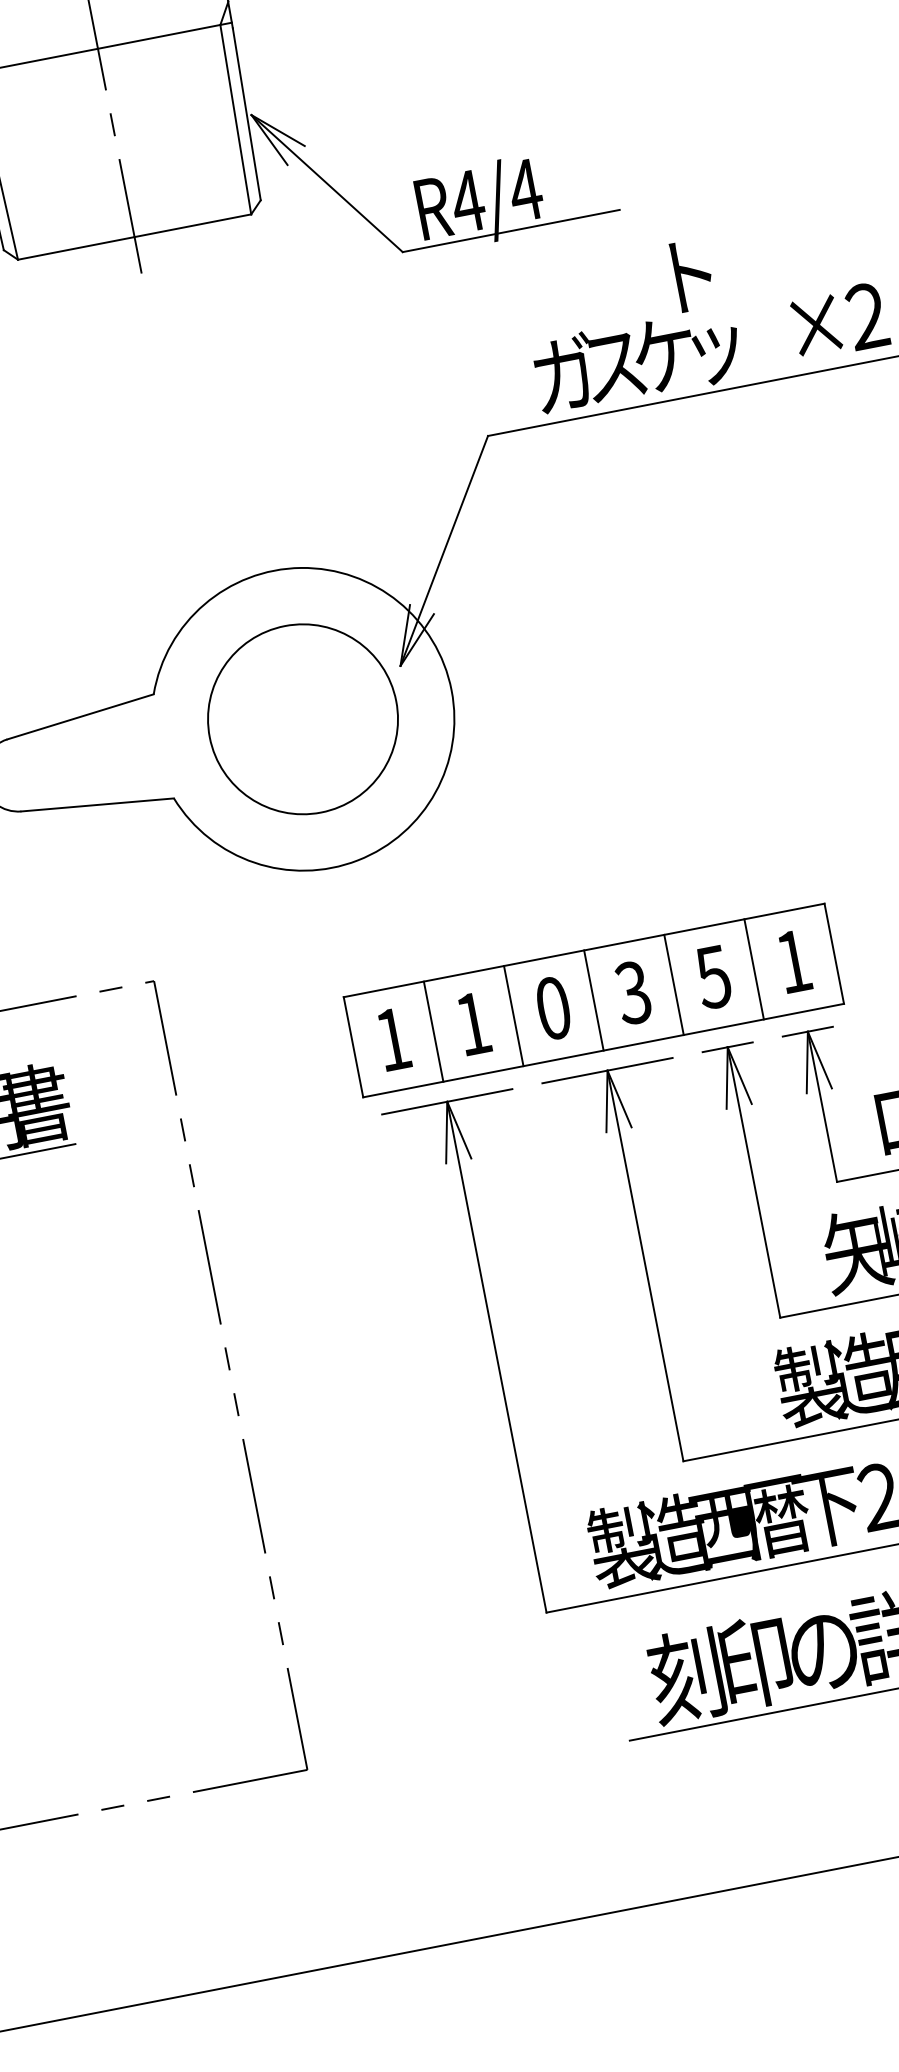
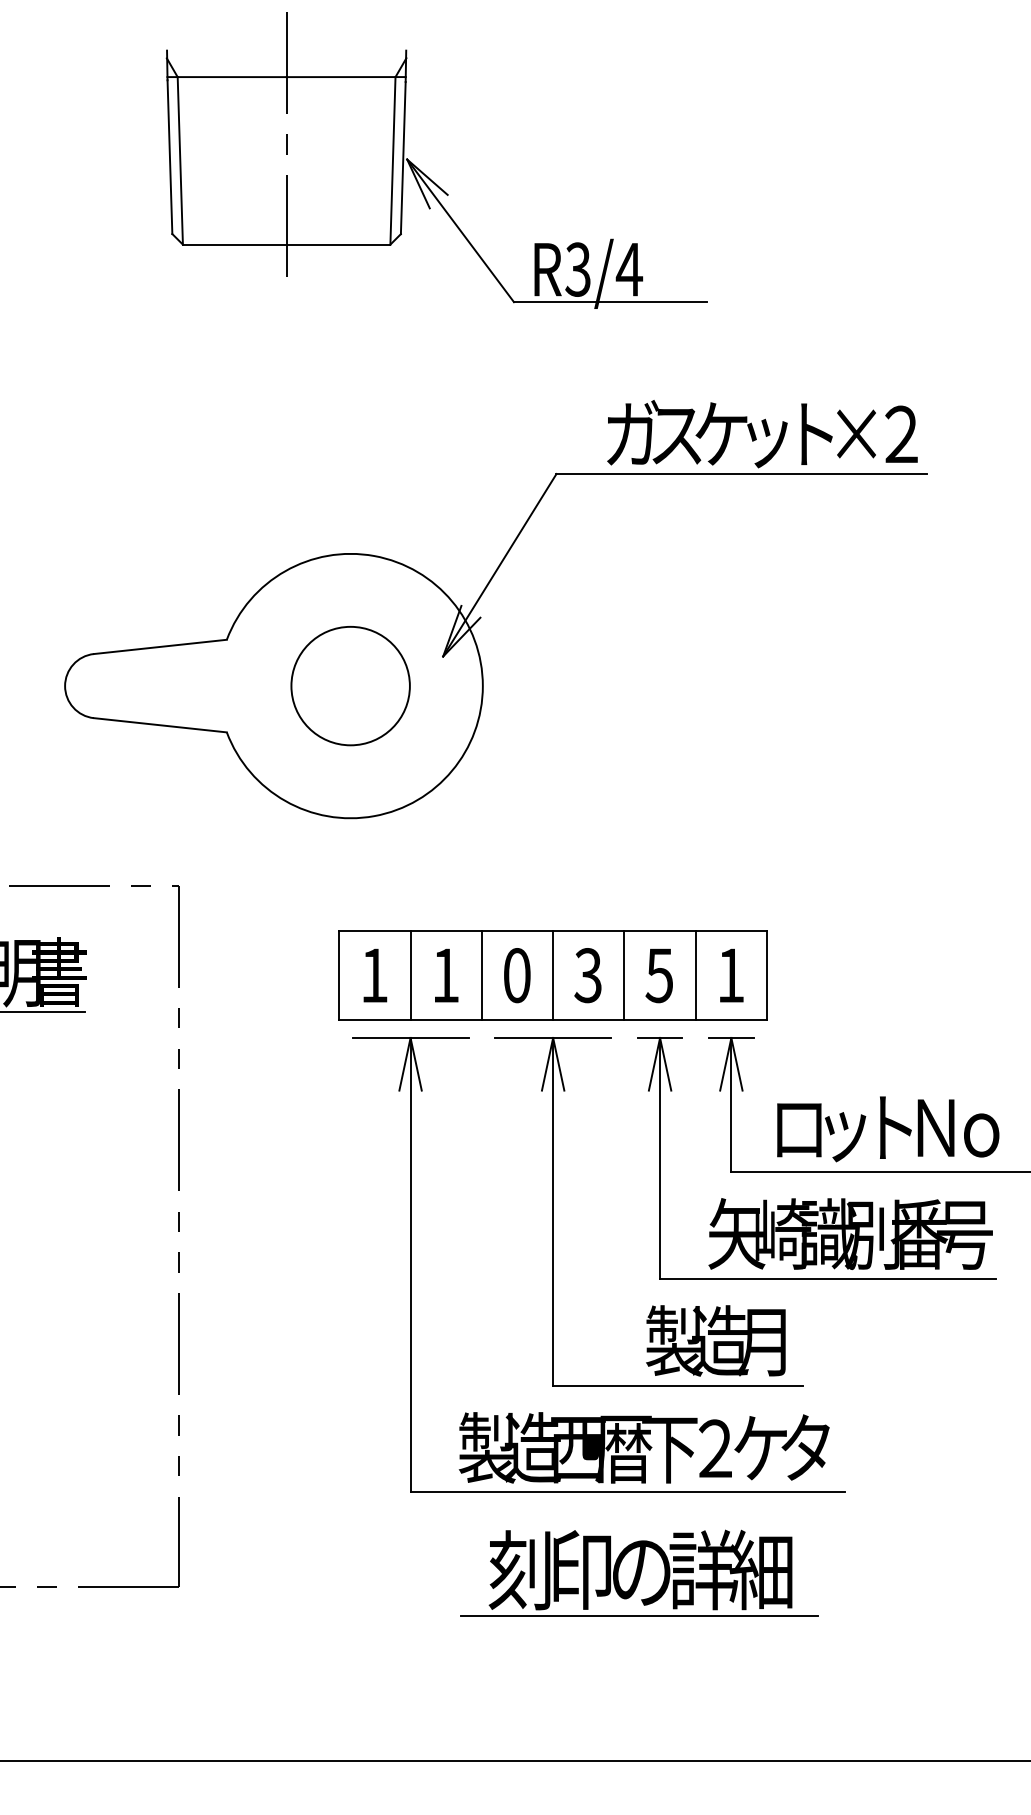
text: (466, 201) -> (577, 269), R4/4 -> R3/4
text: (692, 274) -> (816, 433), moved
circle: (302, 718) -> (350, 685), size x0.71

